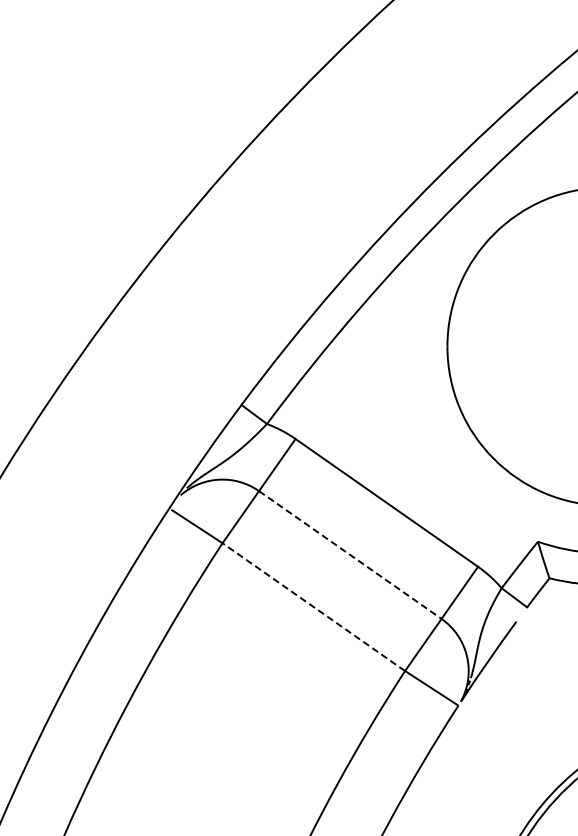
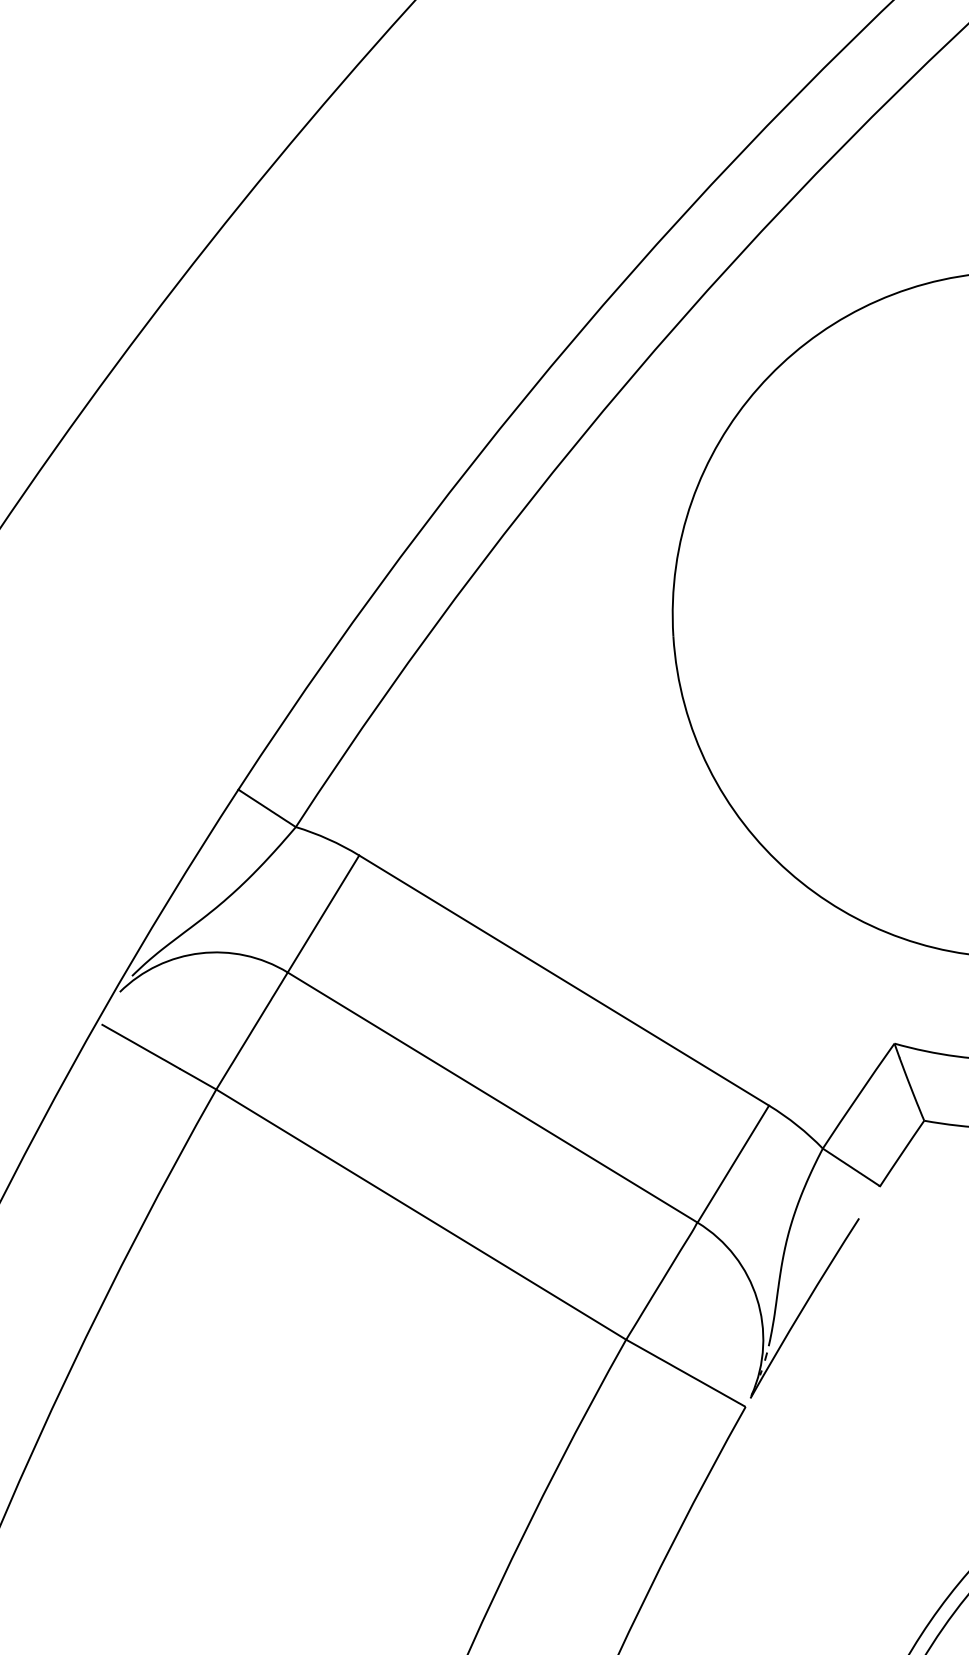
line: (350, 555) -> (493, 1098), dashed -> solid
line: (313, 606) -> (420, 1213), dashed -> solid

